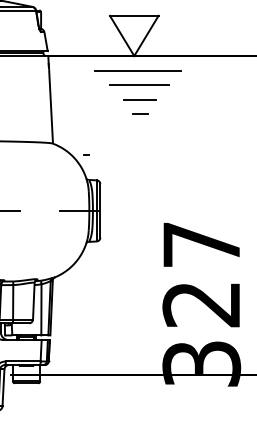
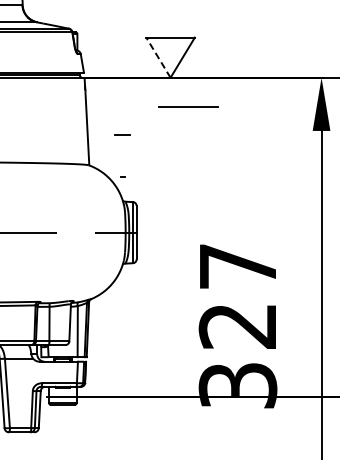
line: (122, 35) -> (158, 57), solid -> dashed
line: (138, 70) -> (174, 92), removed
line: (139, 84) -> (188, 106), moved
line: (140, 99) -> (176, 121), removed
line: (140, 112) -> (122, 134), moved

